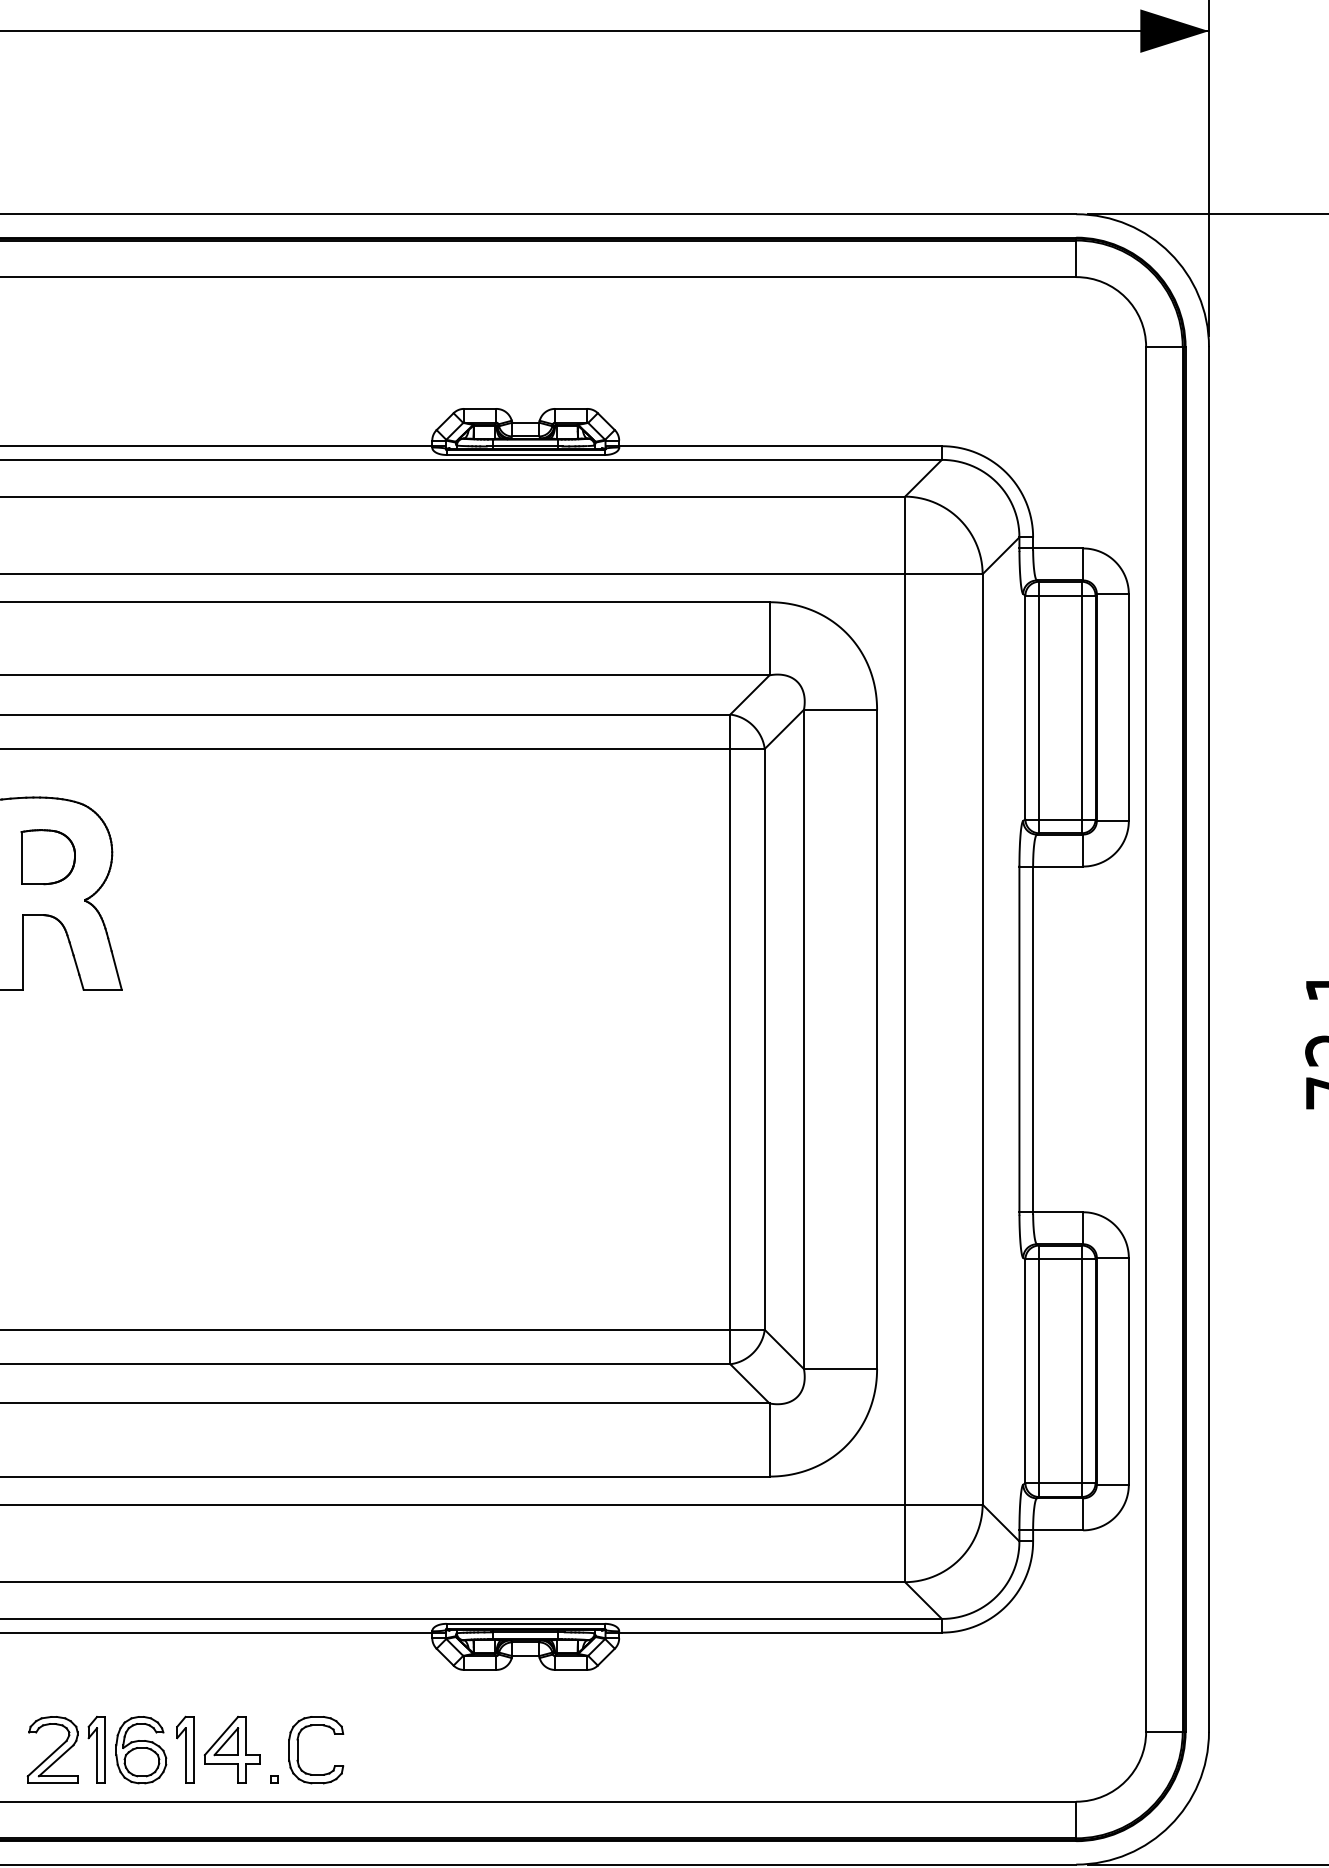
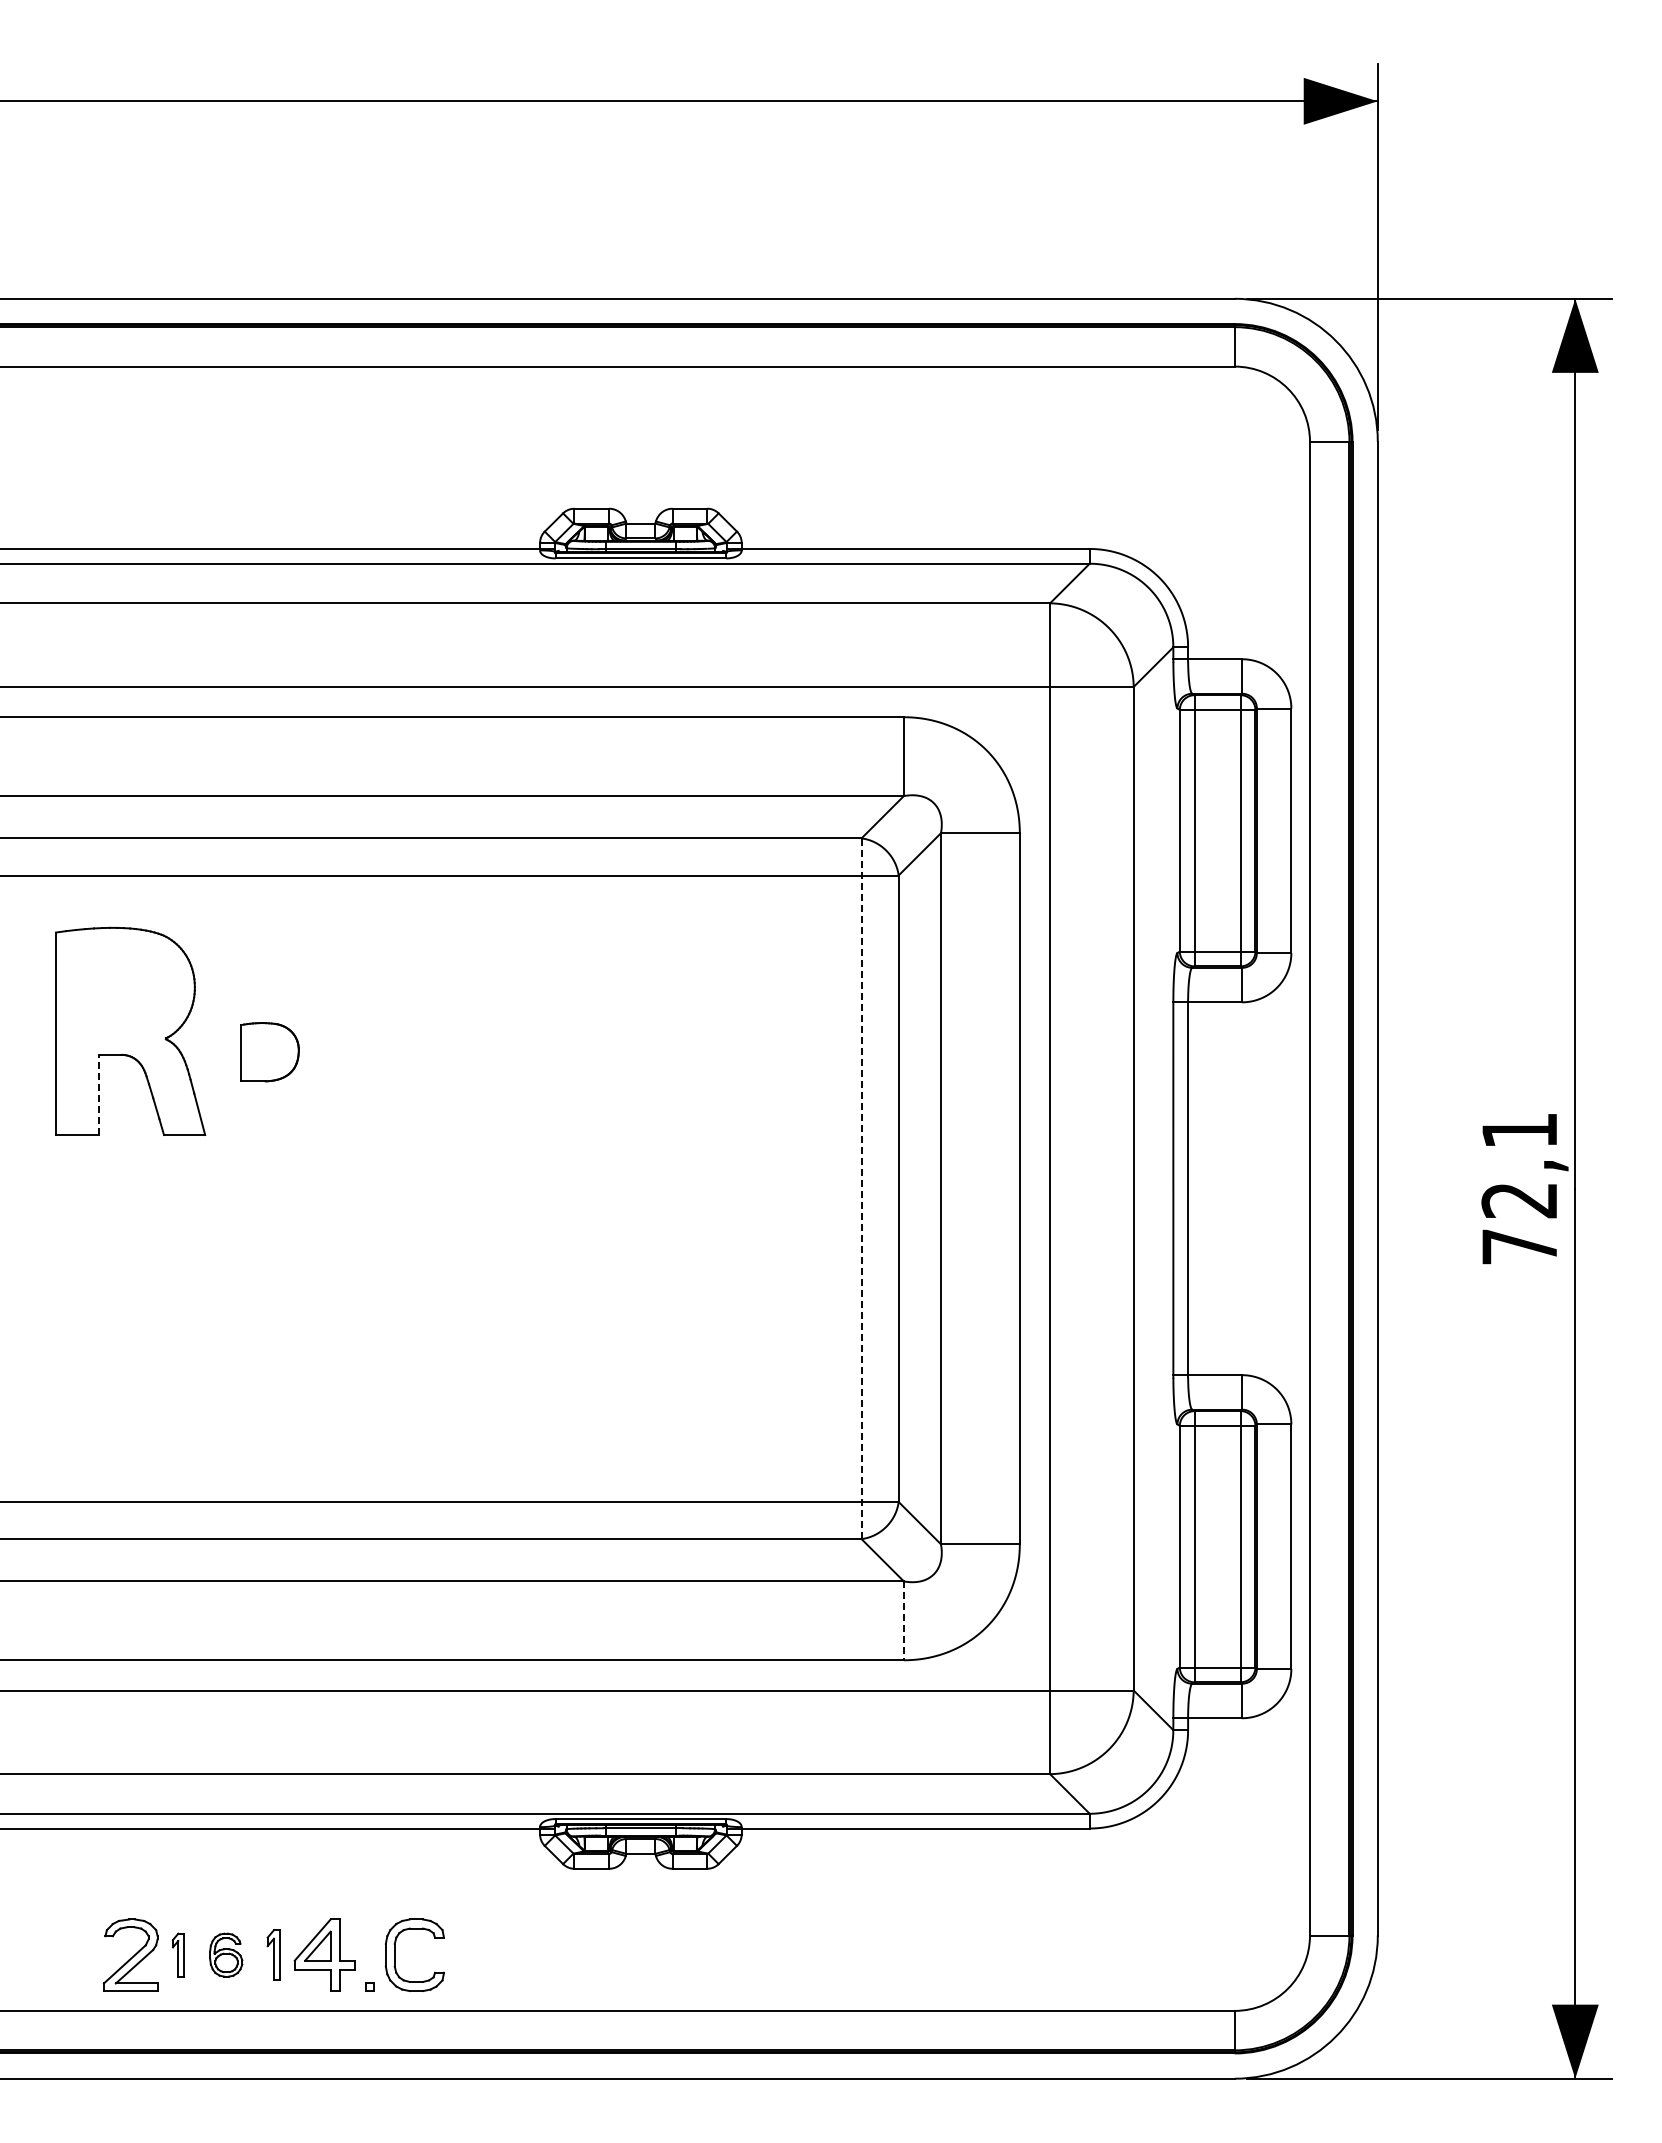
part: (47, 857) -> (269, 1052), moved
line: (22, 952) -> (98, 1094), solid -> dashed
line: (730, 1039) -> (861, 1188), solid -> dashed
line: (769, 1440) -> (903, 1621), solid -> dashed
part: (96, 1749) -> (177, 1954), size x0.6
part: (140, 1749) -> (225, 1954), size x0.6
part: (185, 1749) -> (273, 1954), size x0.7

